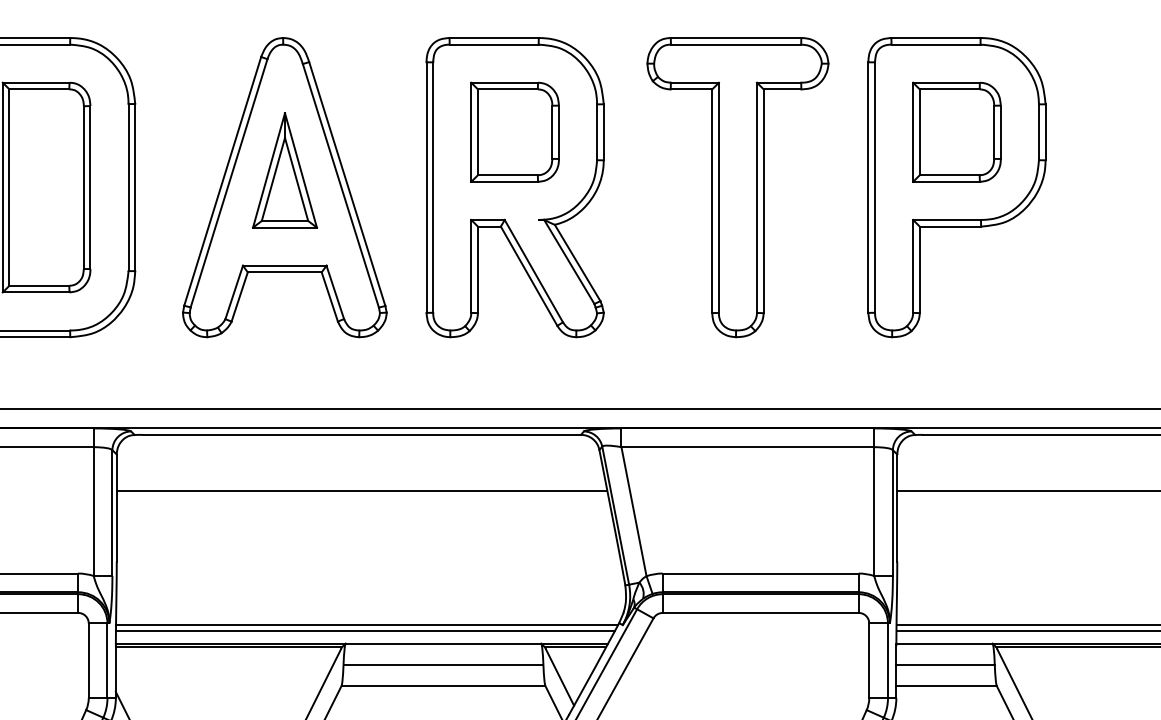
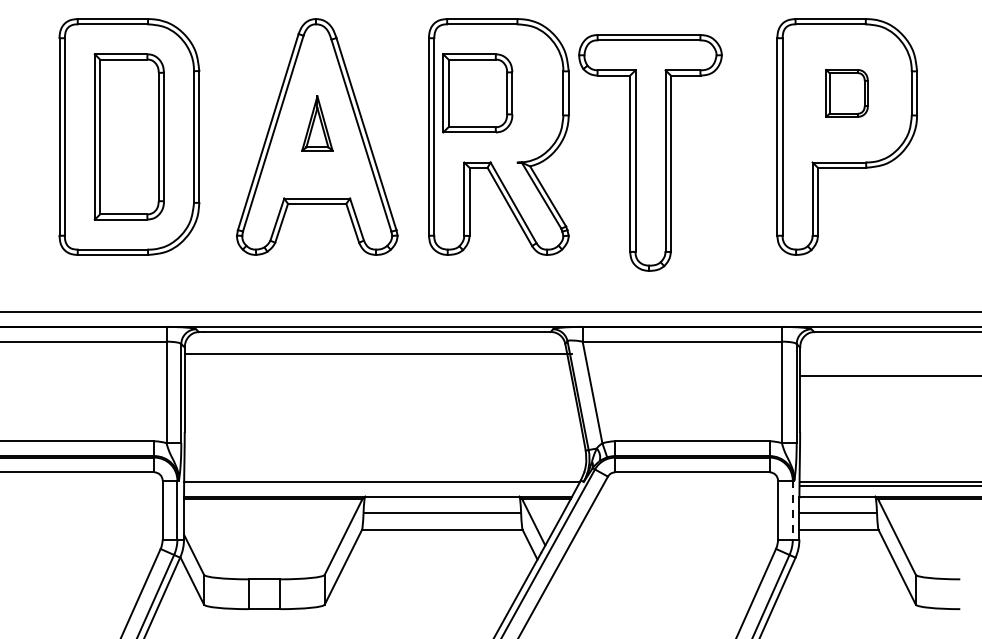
part: (514, 132) -> (477, 93), moved
part: (956, 132) -> (846, 93), size x0.6
part: (285, 170) -> (317, 123), size x0.6
part: (737, 186) -> (650, 152), moved
line: (361, 491) -> (377, 354), moved
line: (365, 630) -> (380, 486), removed
line: (887, 661) -> (792, 510), solid -> dashed

